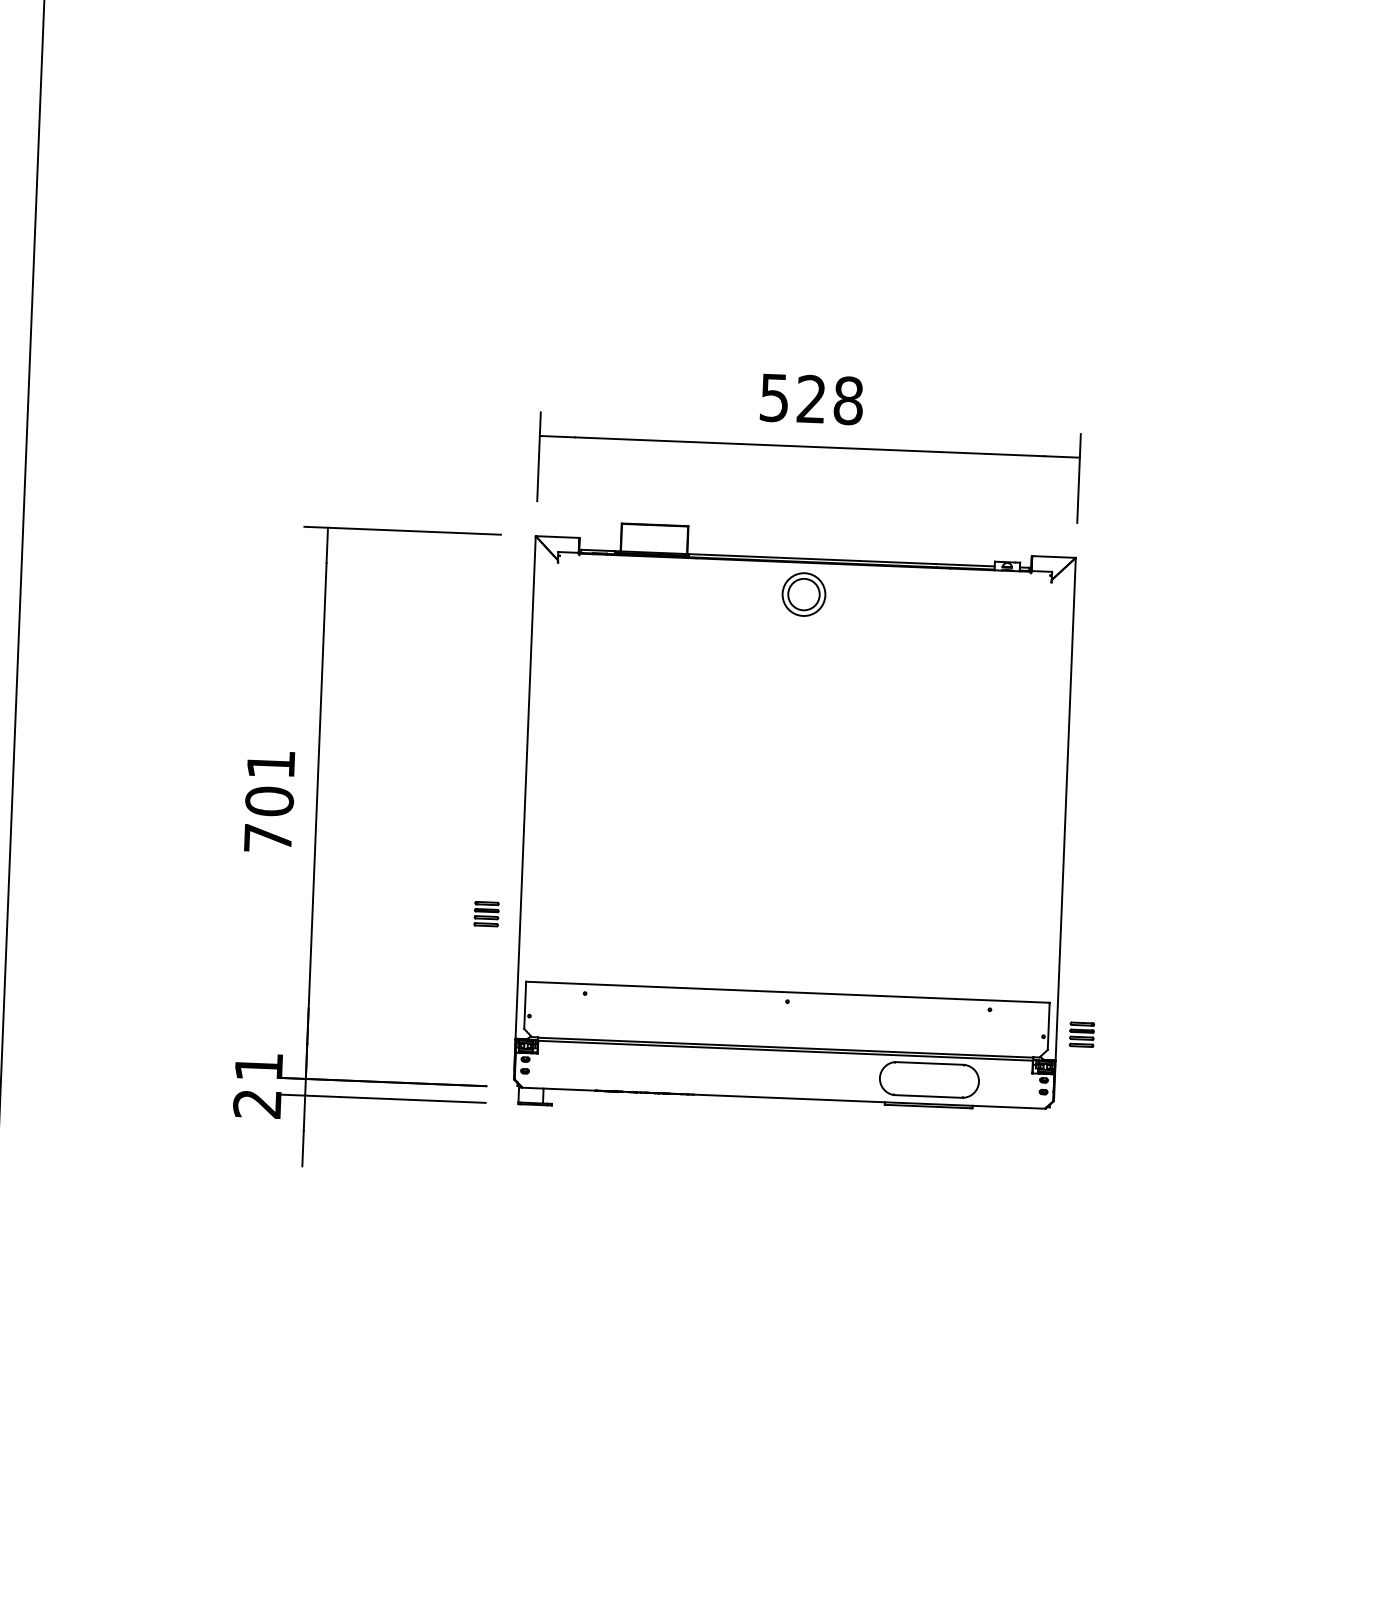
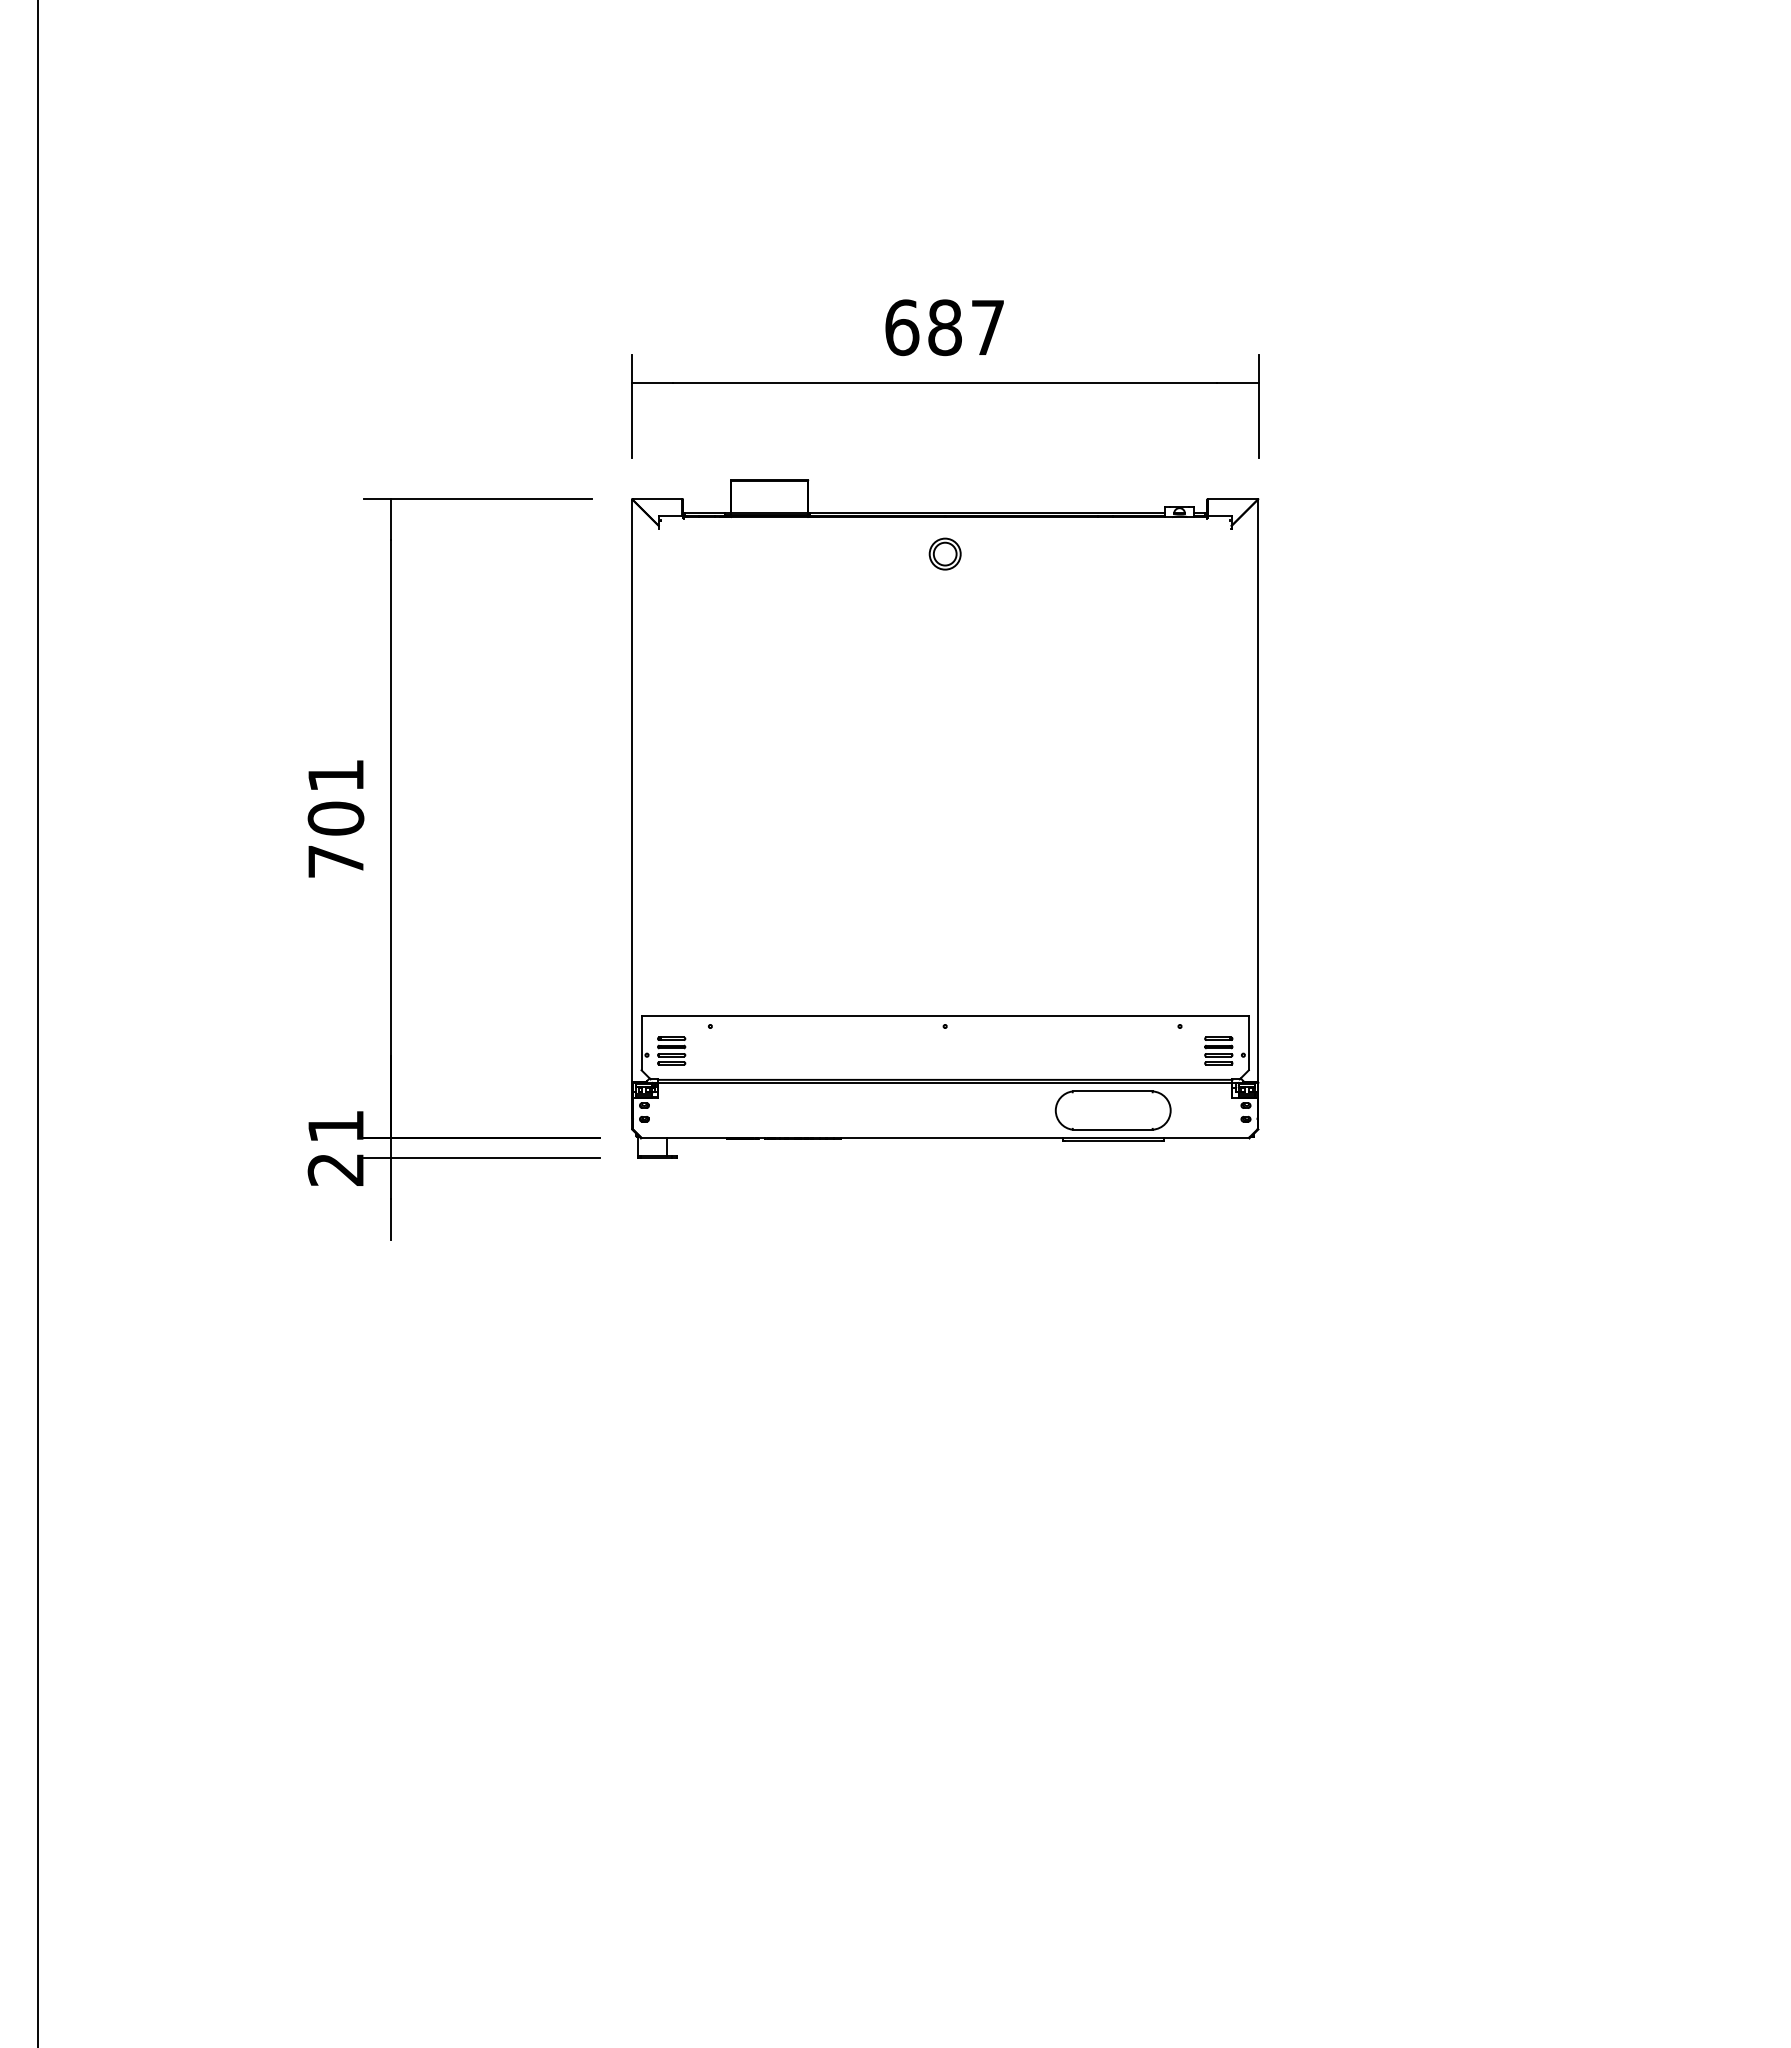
text: (811, 399) -> (944, 327), 528 -> 687
part: (803, 593) -> (944, 553), size x0.62
part: (486, 913) -> (671, 1050), moved
part: (1081, 1034) -> (1218, 1050), moved

